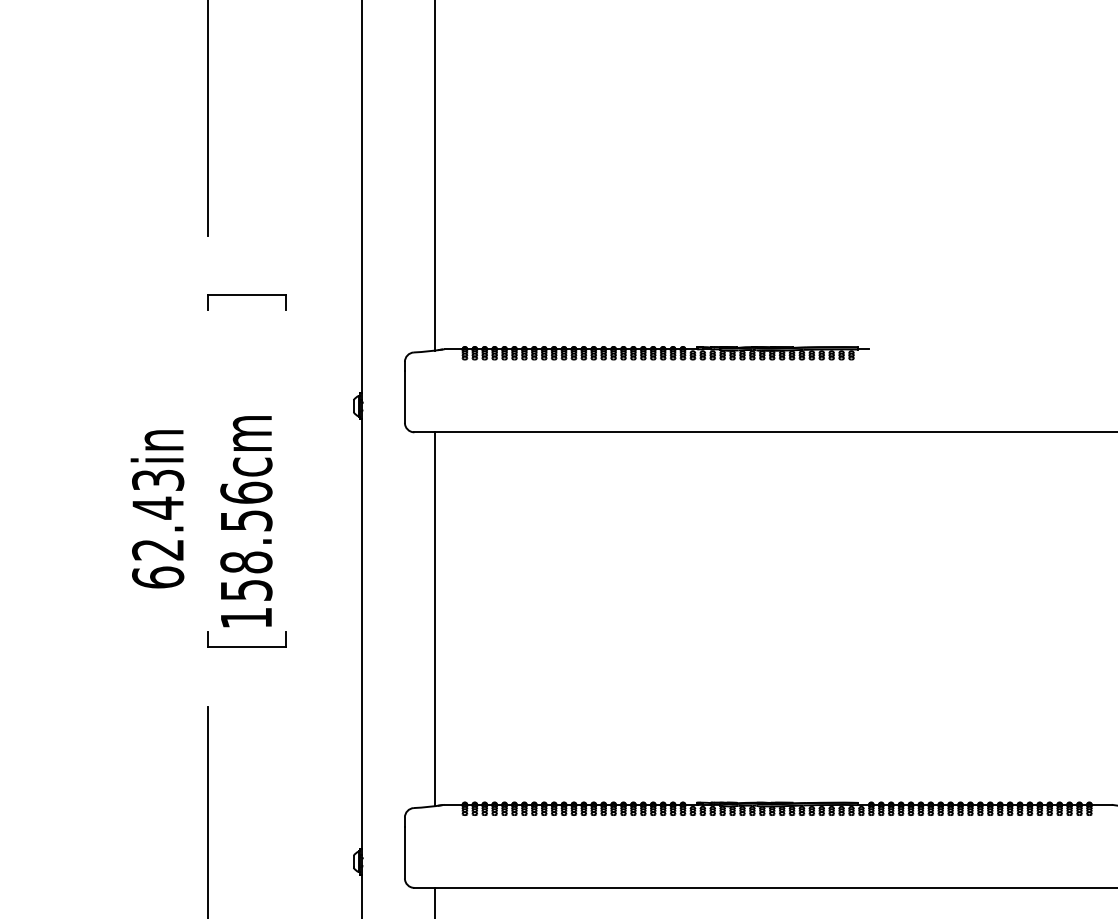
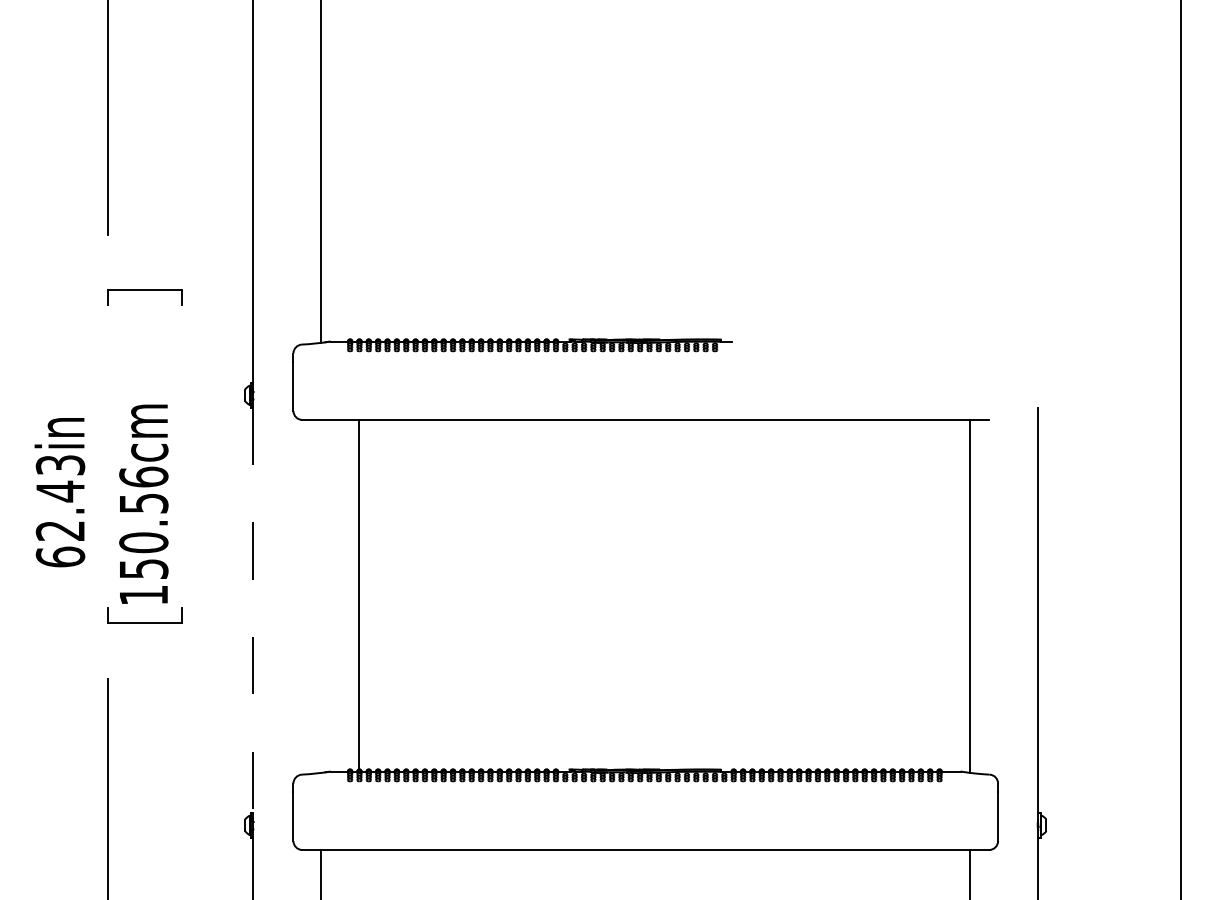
text: (246, 562) -> (143, 542), 158.56cm -> 150.56cm
line: (434, 618) -> (359, 595), moved
line: (362, 634) -> (253, 610), solid -> dashed

